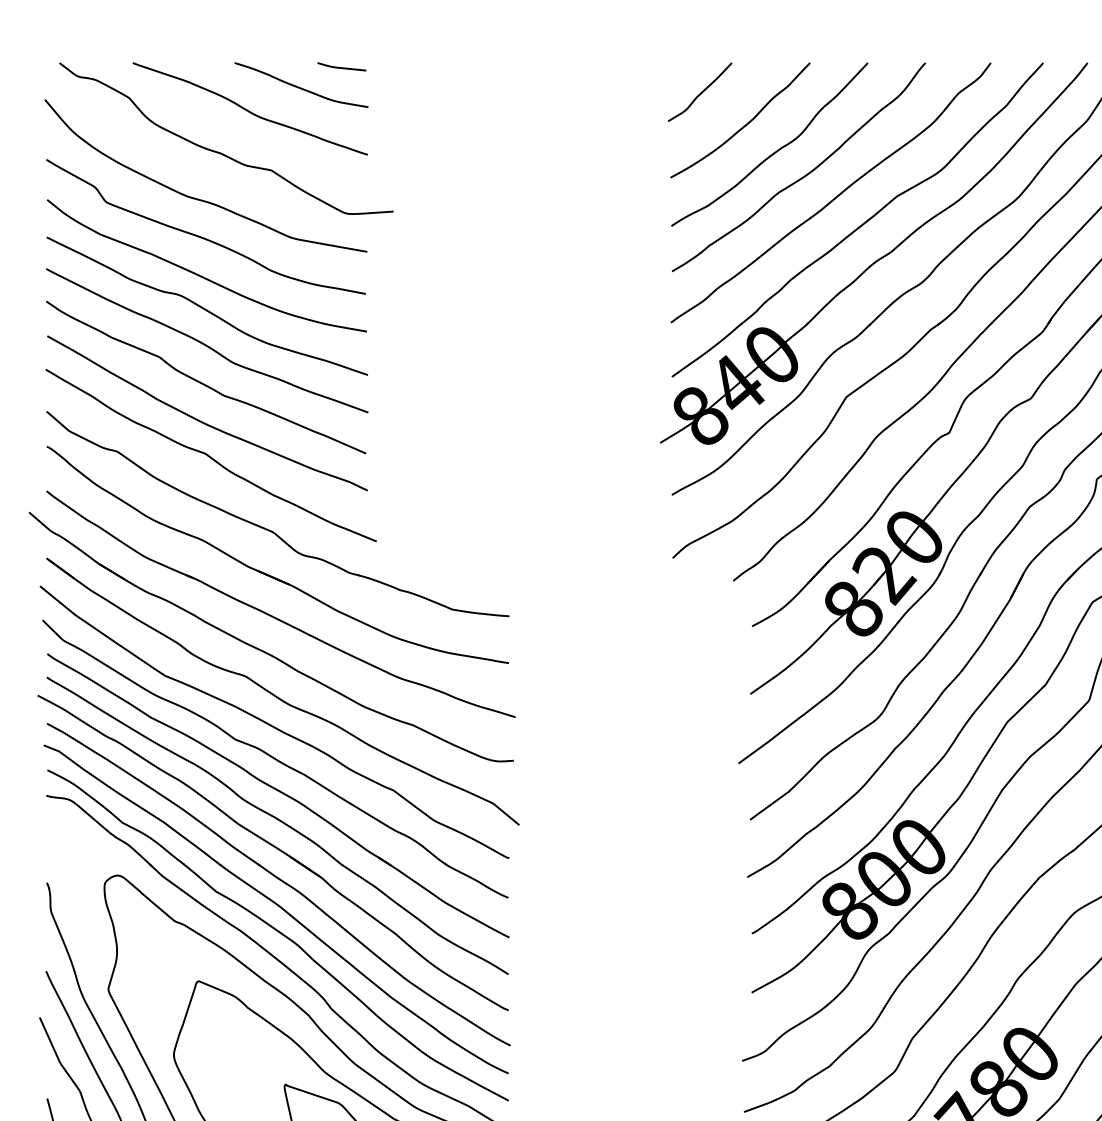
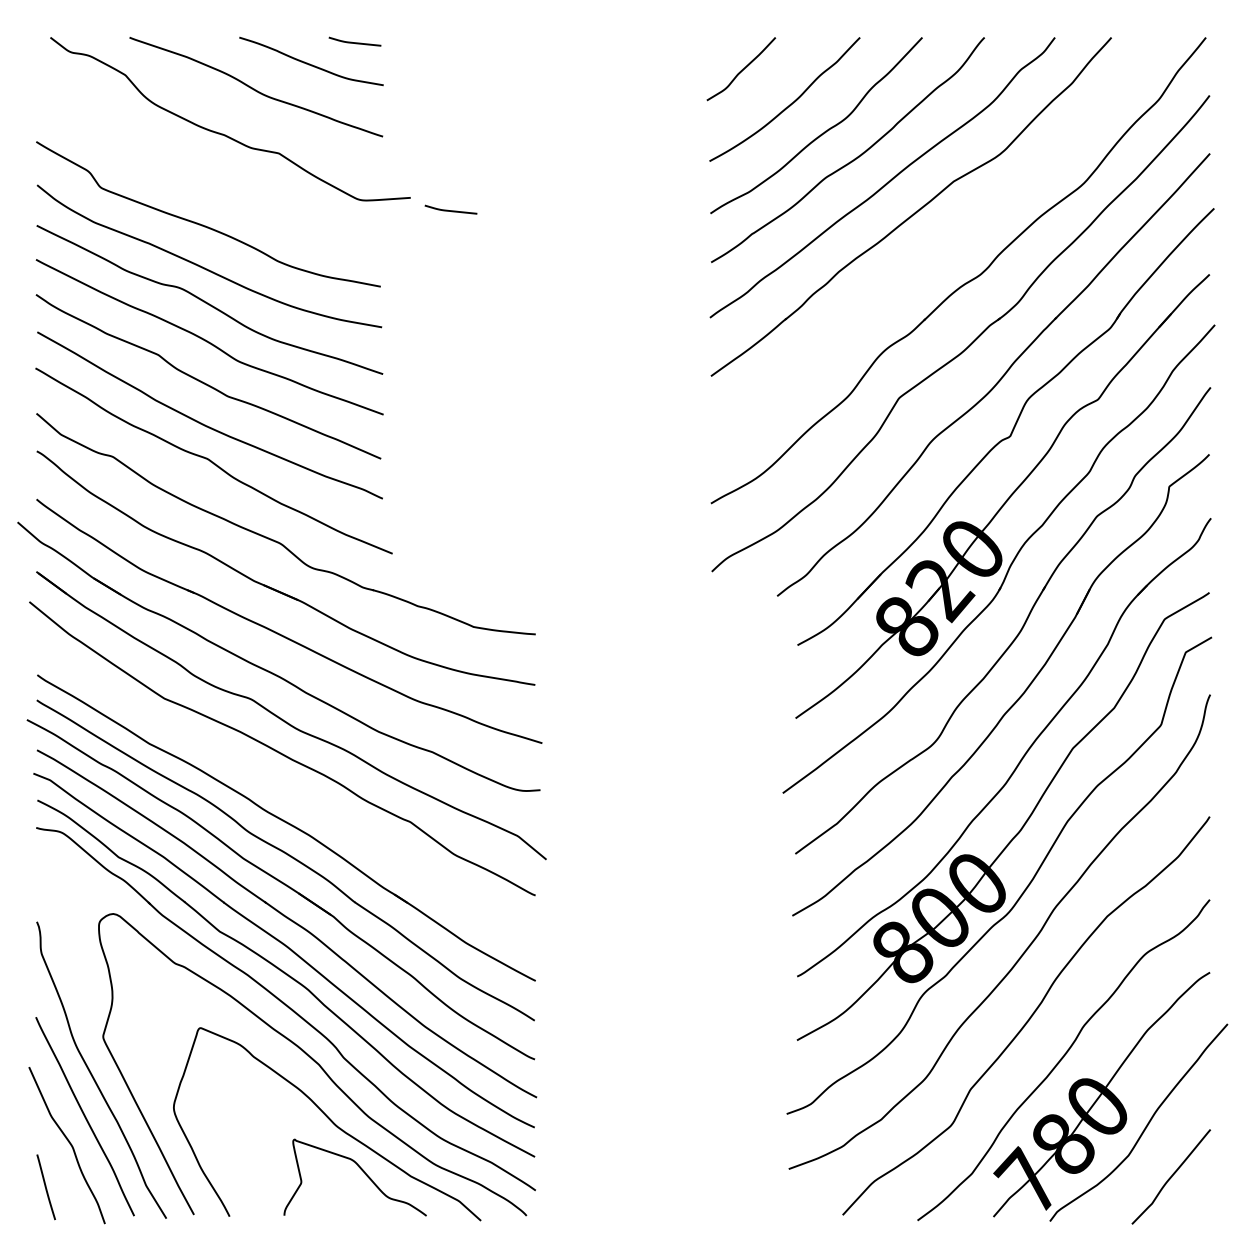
curve: (201, 199) -> (203, 184), removed
curve: (430, 223) -> (450, 210), added
part: (877, 259) -> (932, 249), removed
part: (274, 759) -> (282, 788), removed

